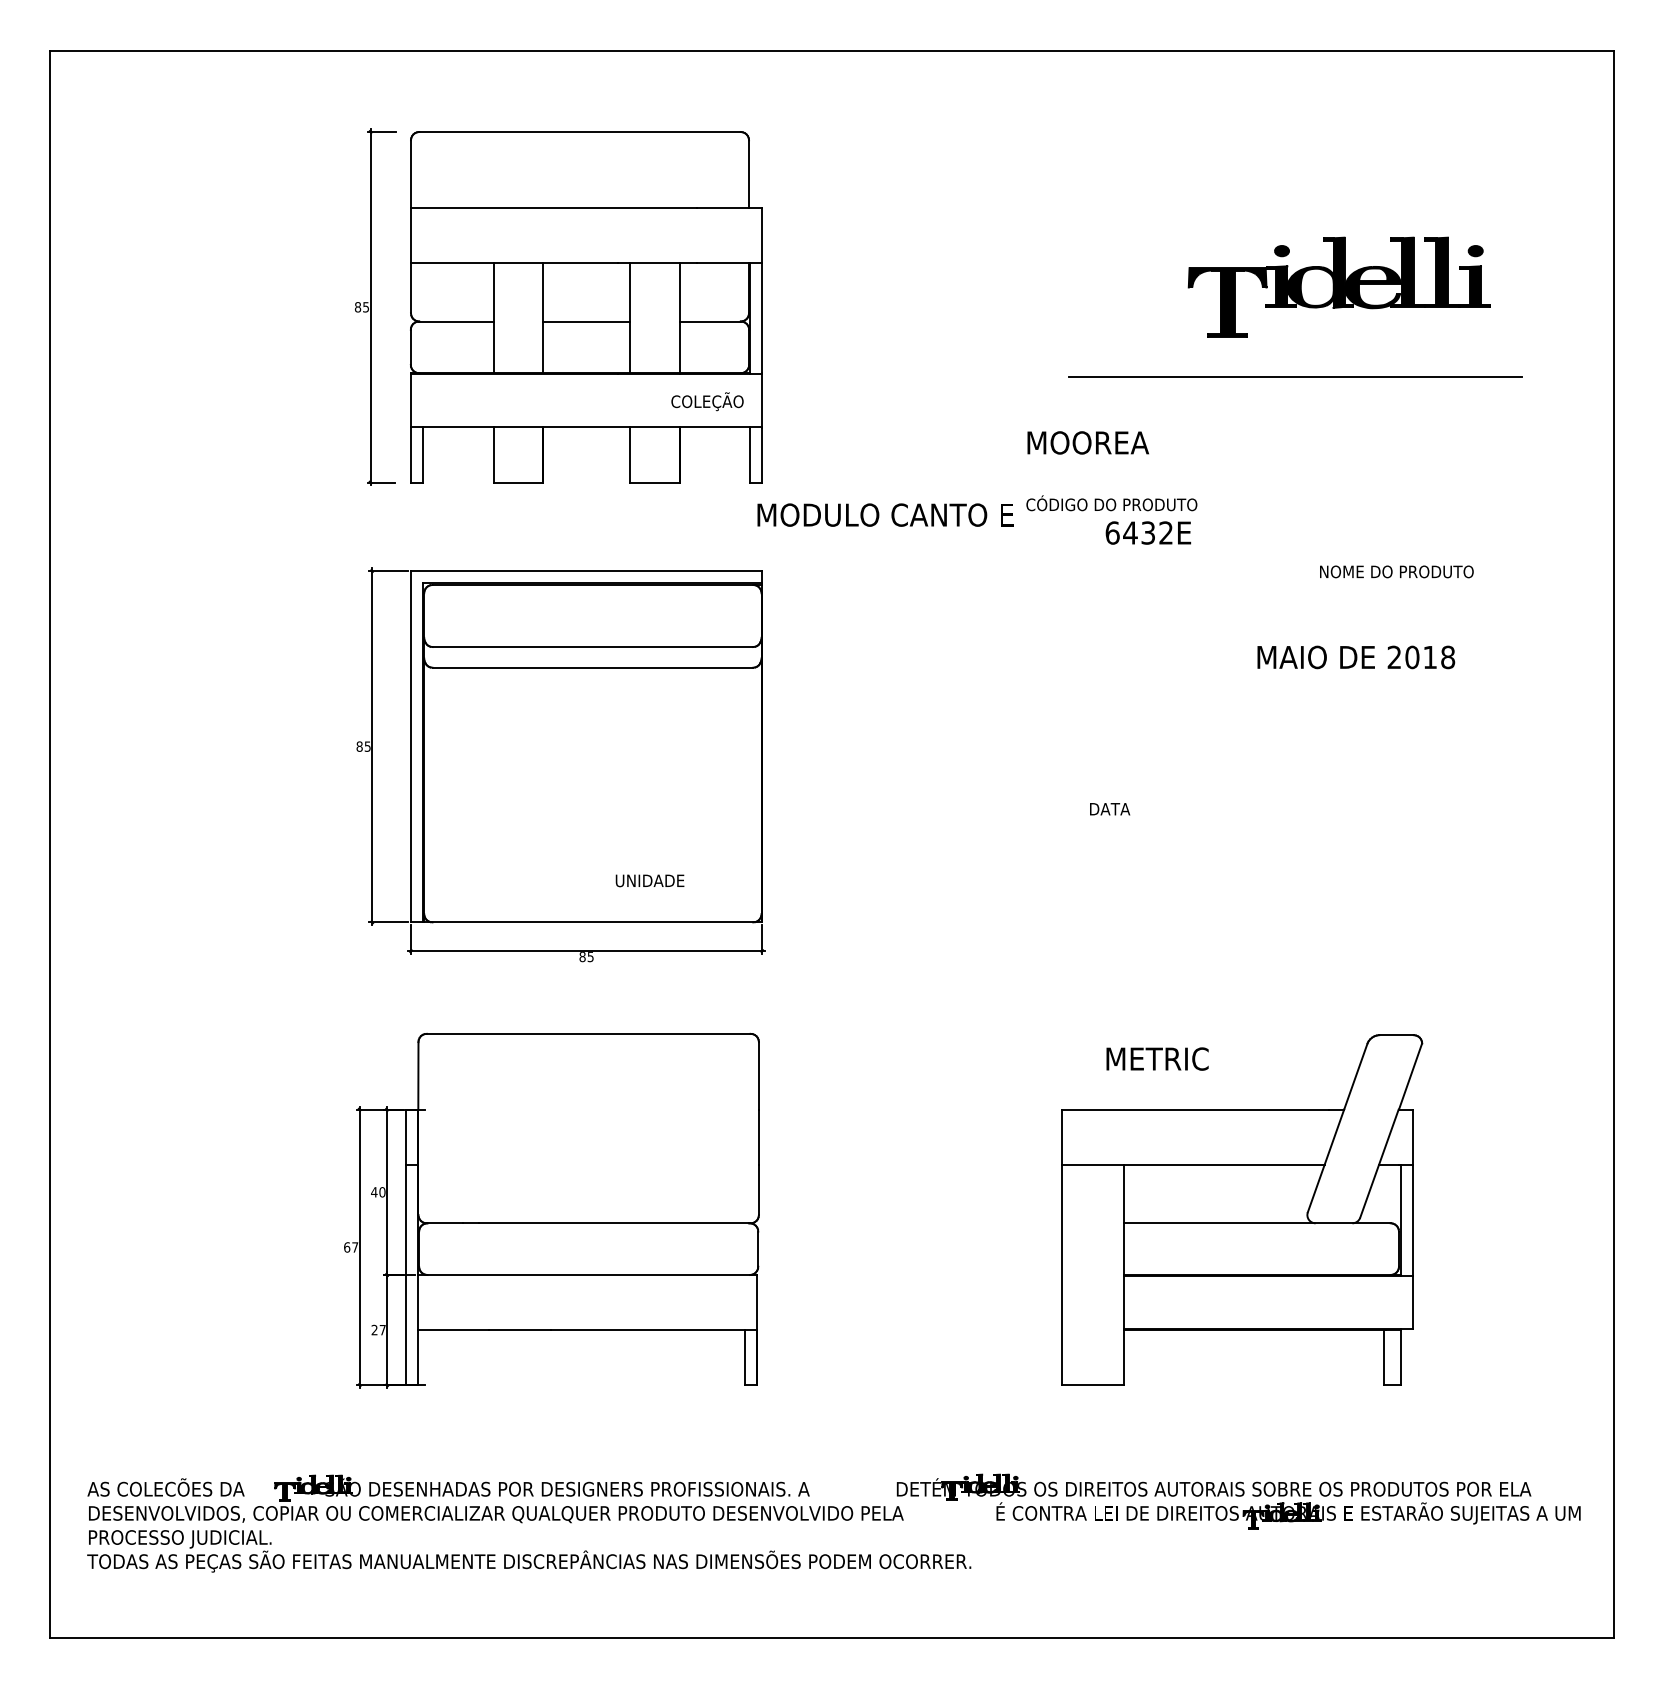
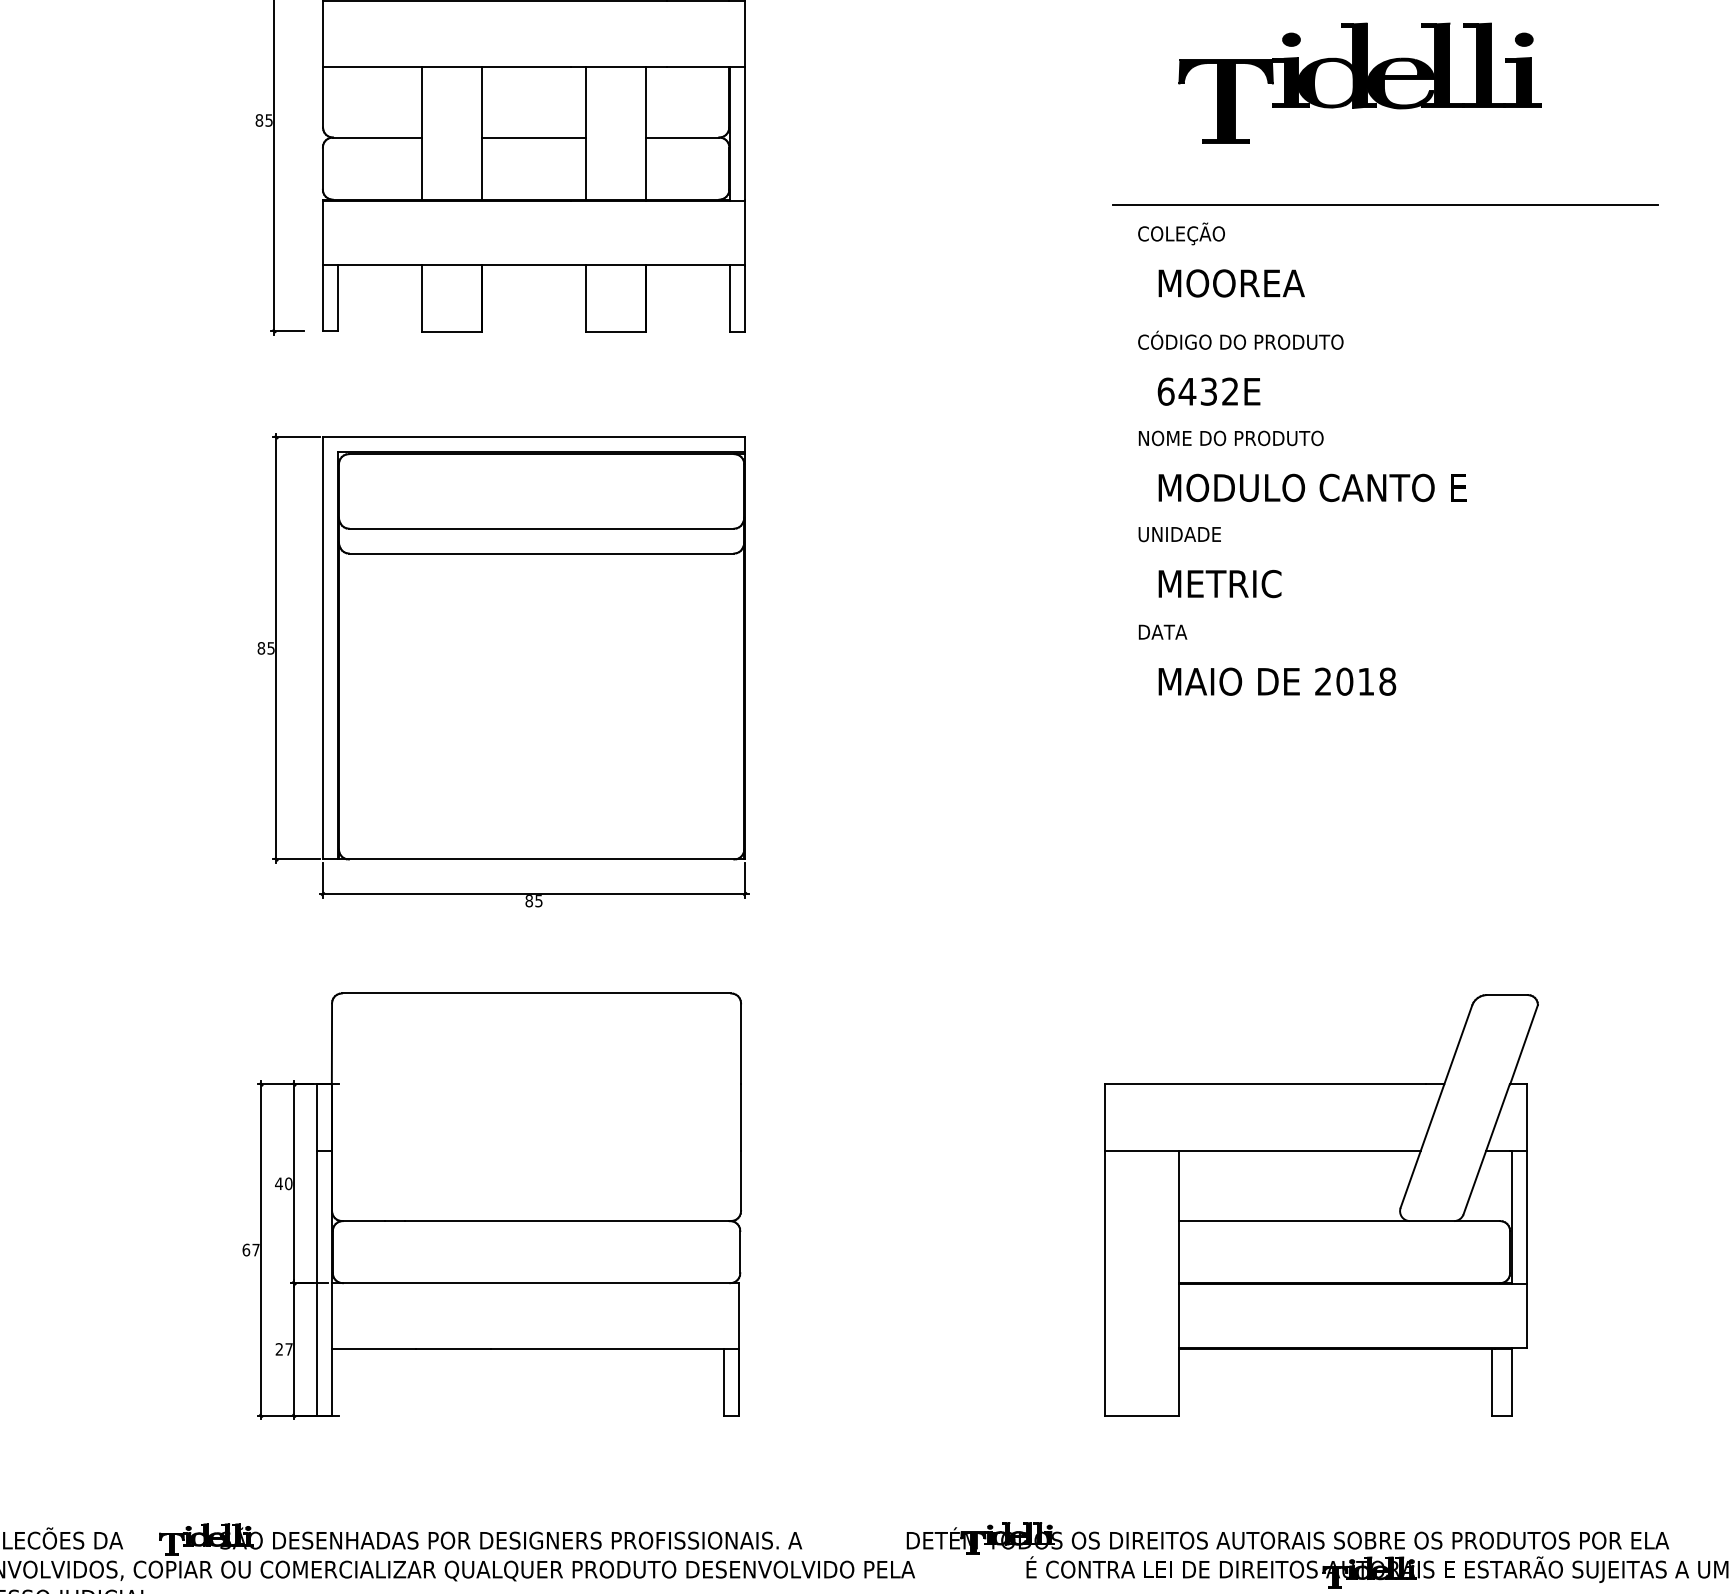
part: (1338, 286) -> (1359, 82), moved
text: (707, 401) -> (1181, 233), moved
text: (1087, 442) -> (1230, 282), moved
text: (1111, 503) -> (1240, 340), moved
text: (885, 514) -> (1312, 487), moved
text: (1396, 571) -> (1230, 437), moved
text: (1356, 657) -> (1277, 681), moved
text: (1110, 809) -> (1163, 632), moved
text: (649, 880) -> (1179, 534), moved
text: (1157, 1058) -> (1219, 583), moved

